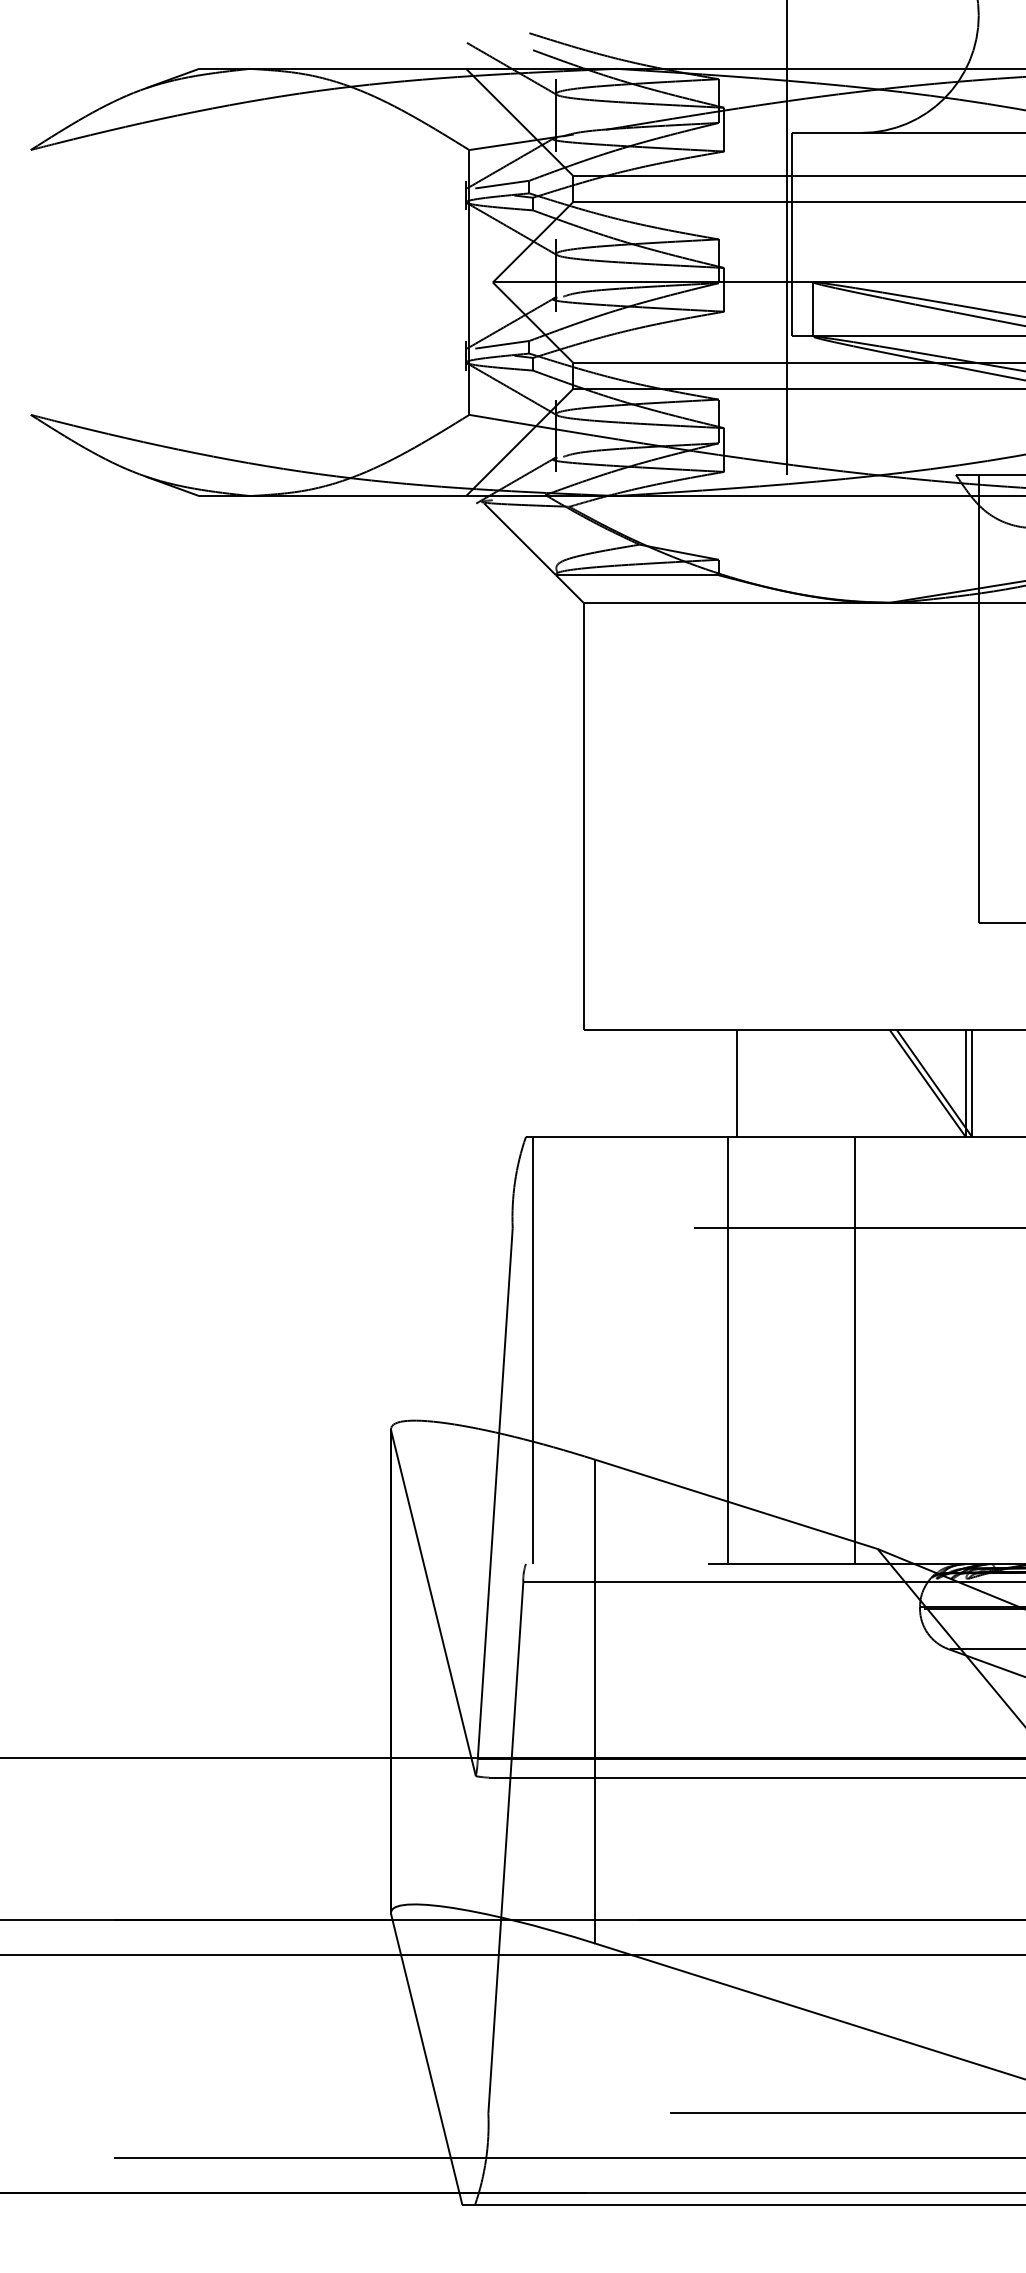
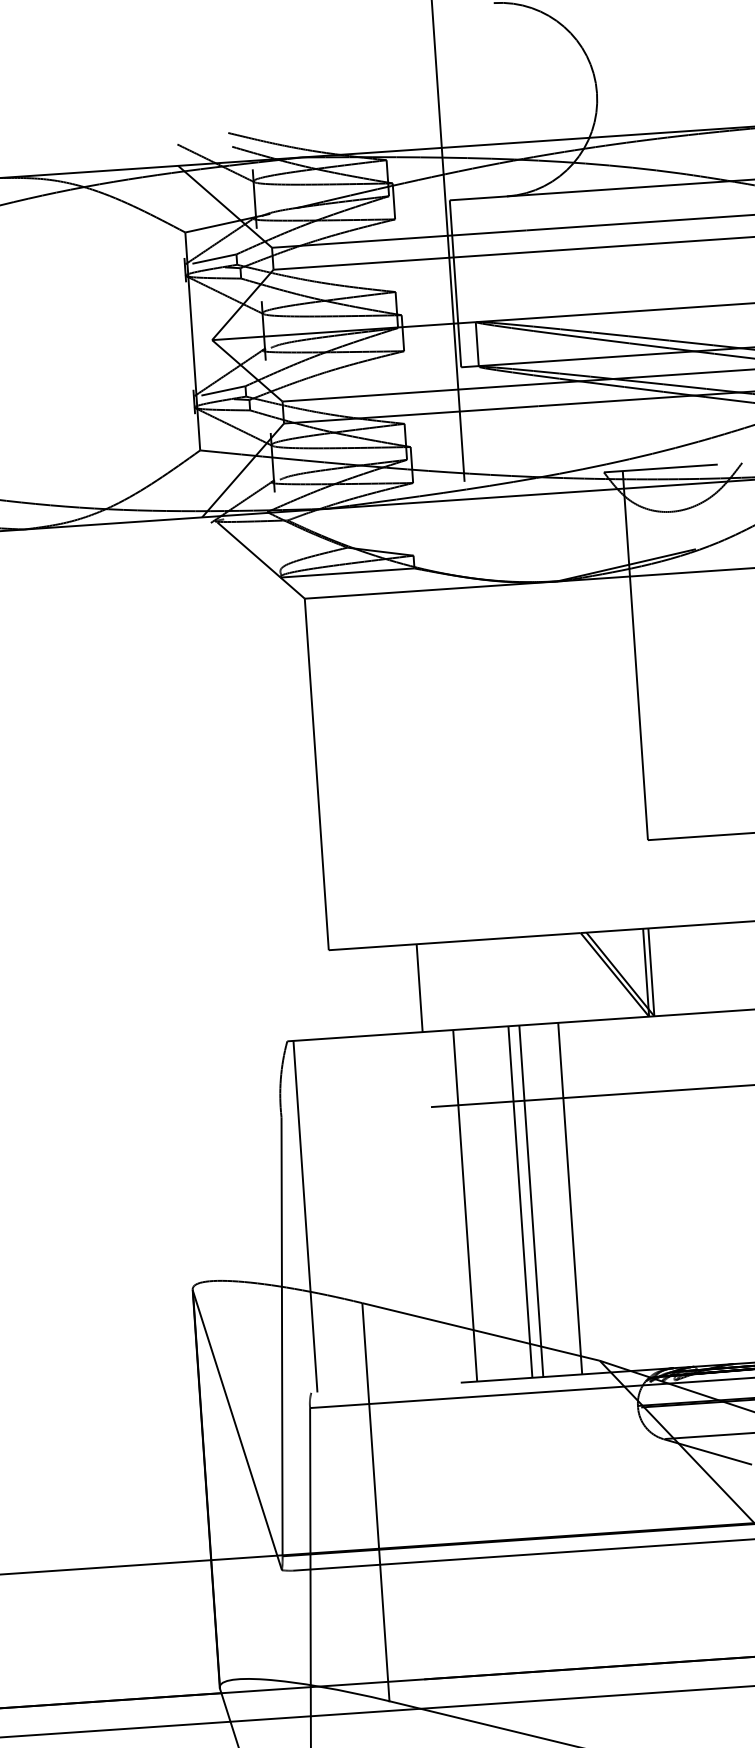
line: (737, 1083) -> (419, 988), moved
line: (794, 1350) -> (520, 1202), added
line: (807, 1350) -> (530, 1201), added

